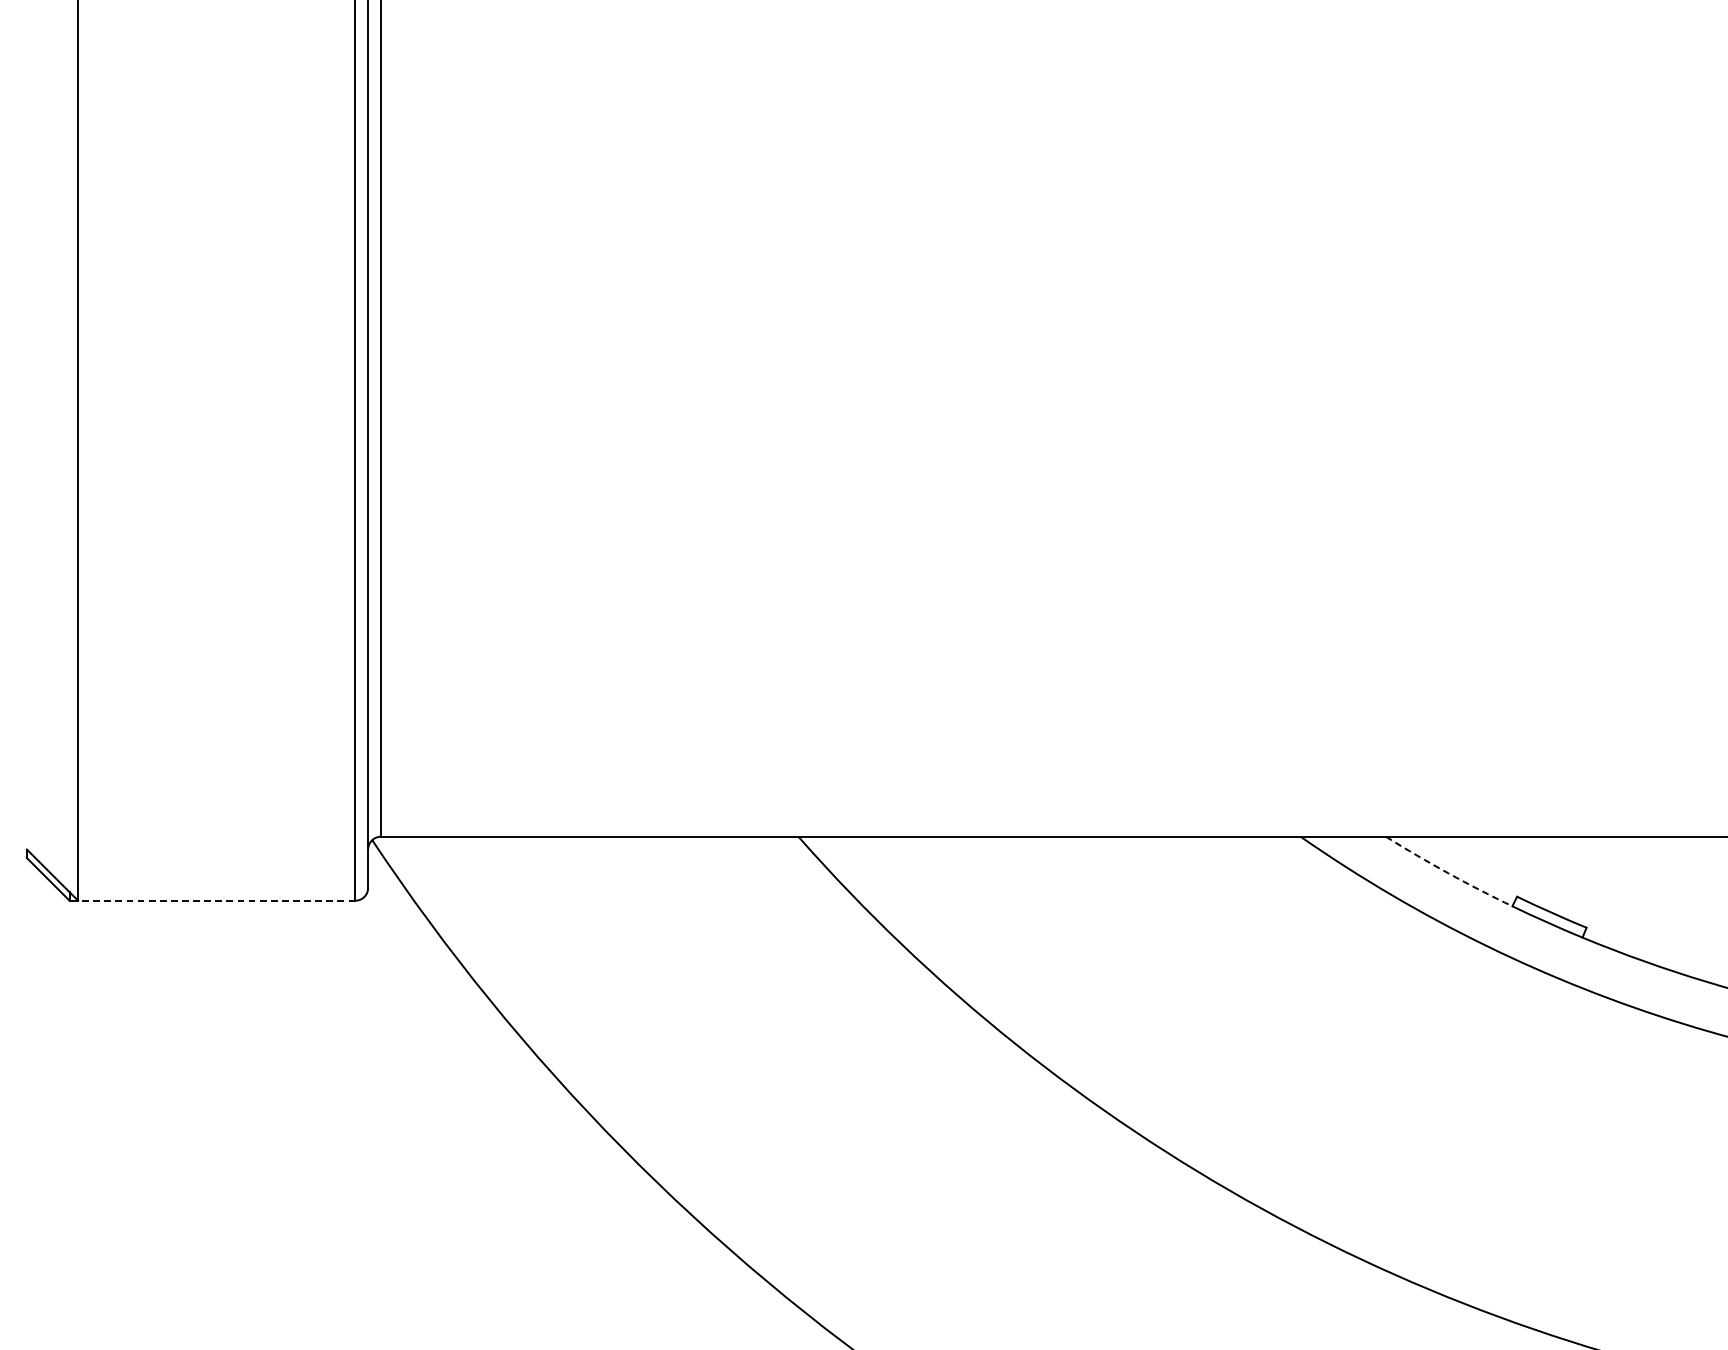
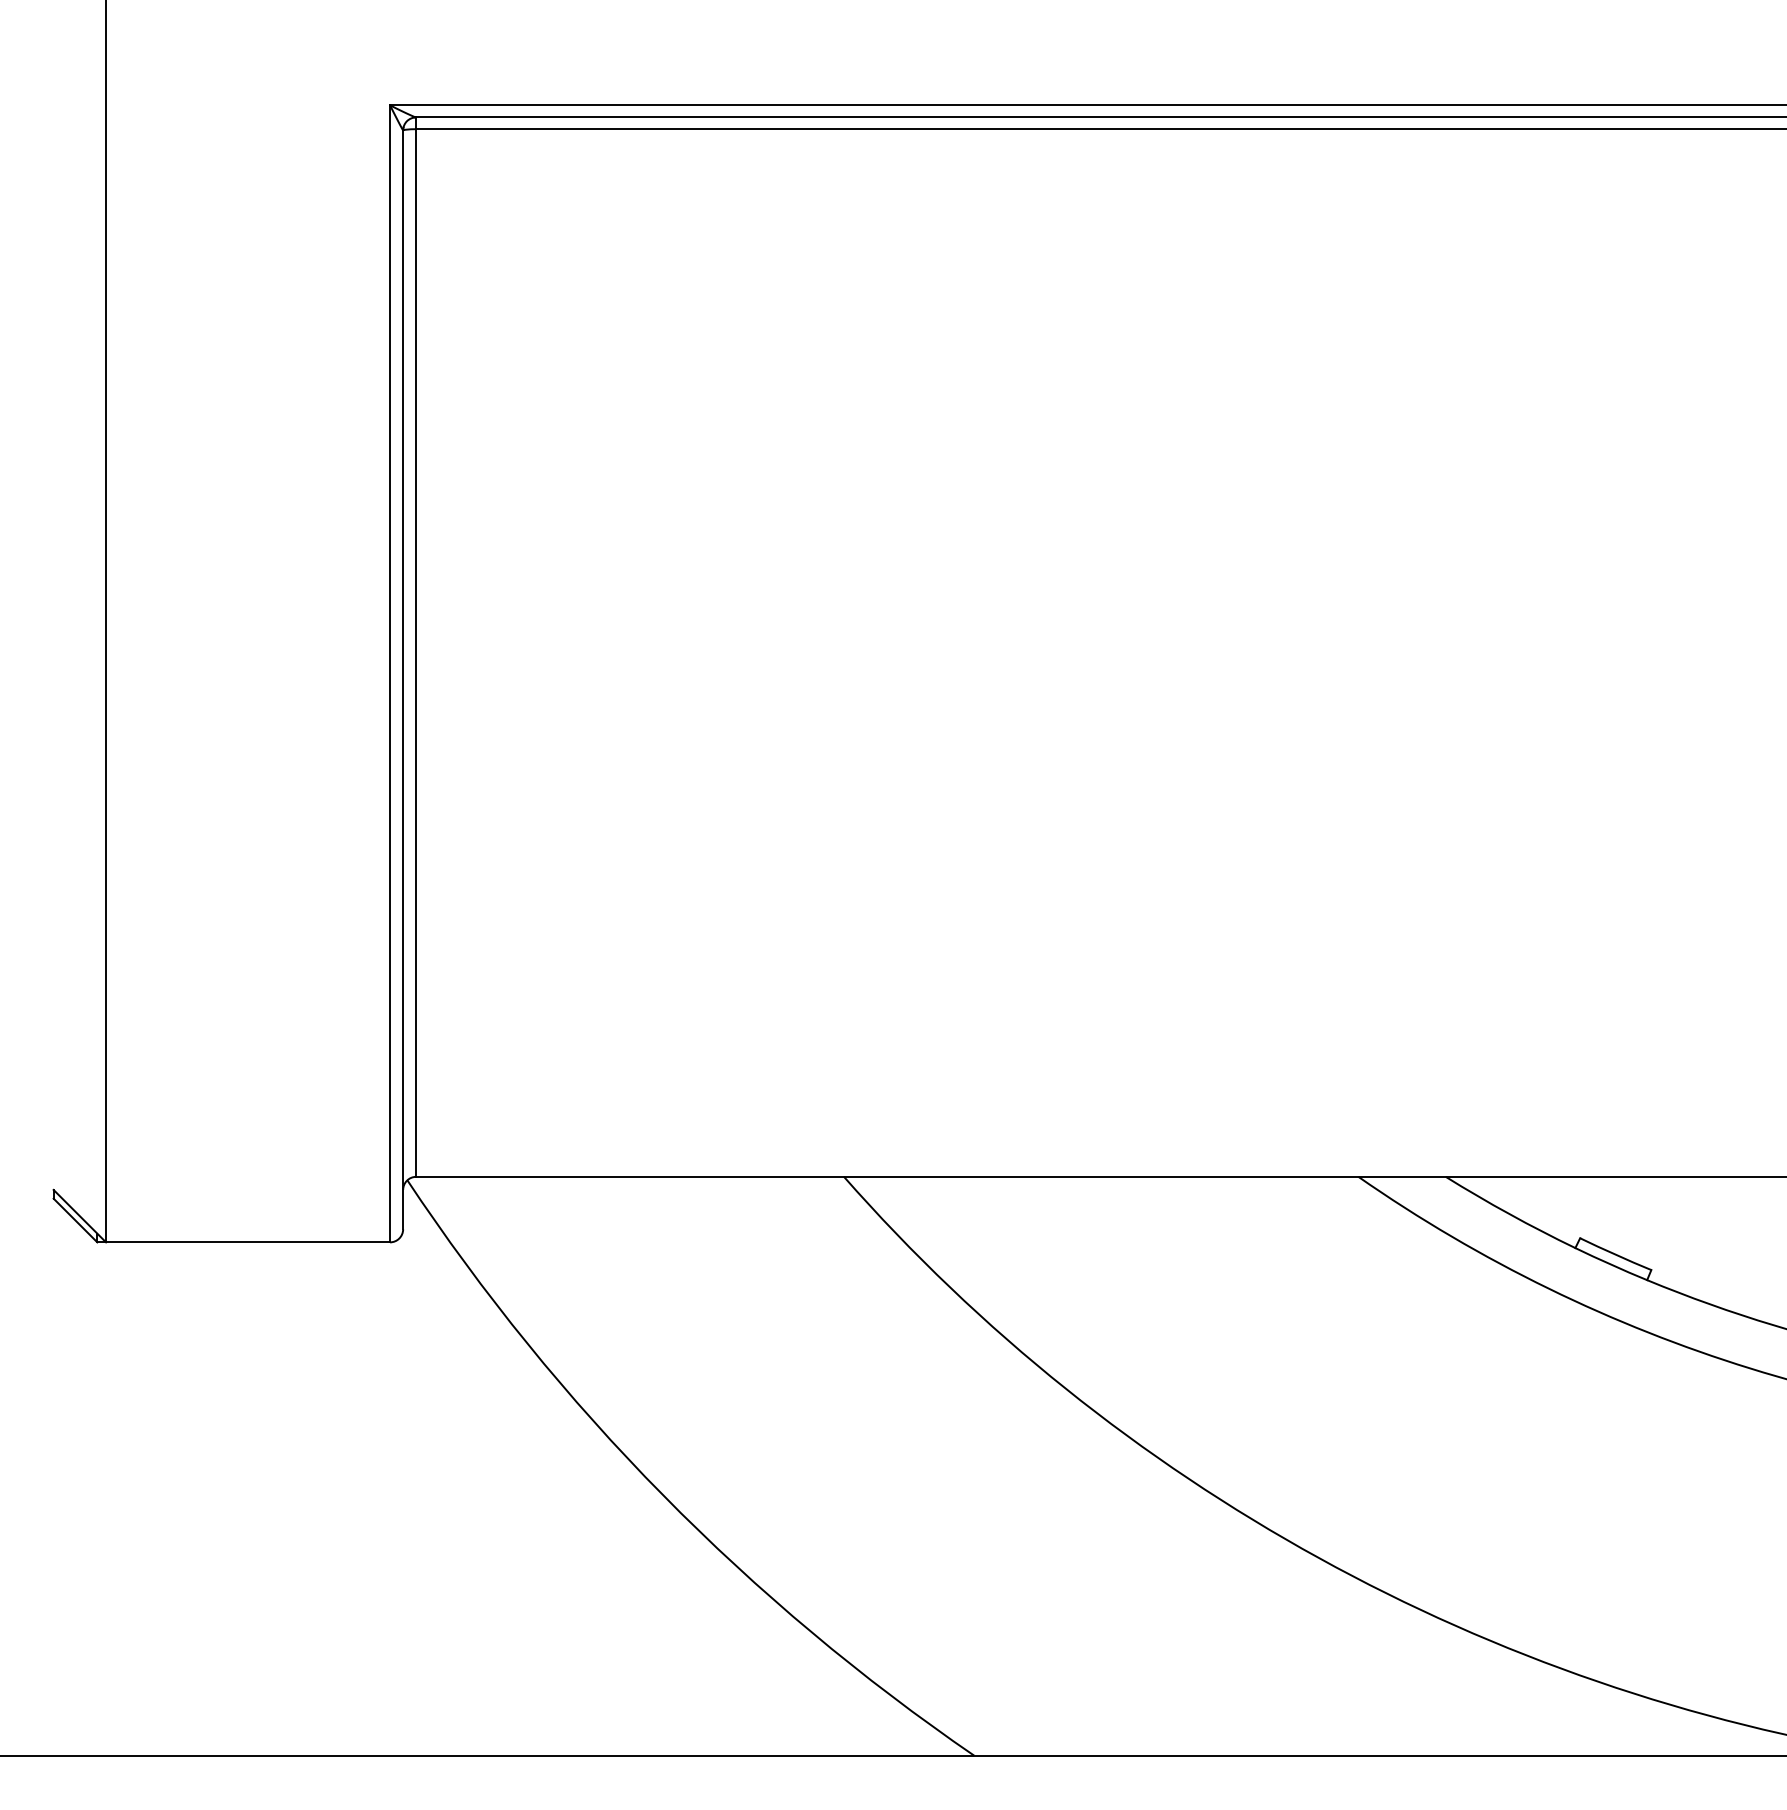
arc: (1448, 873) -> (1509, 1214), dashed -> solid
line: (217, 900) -> (248, 1242), dashed -> solid

